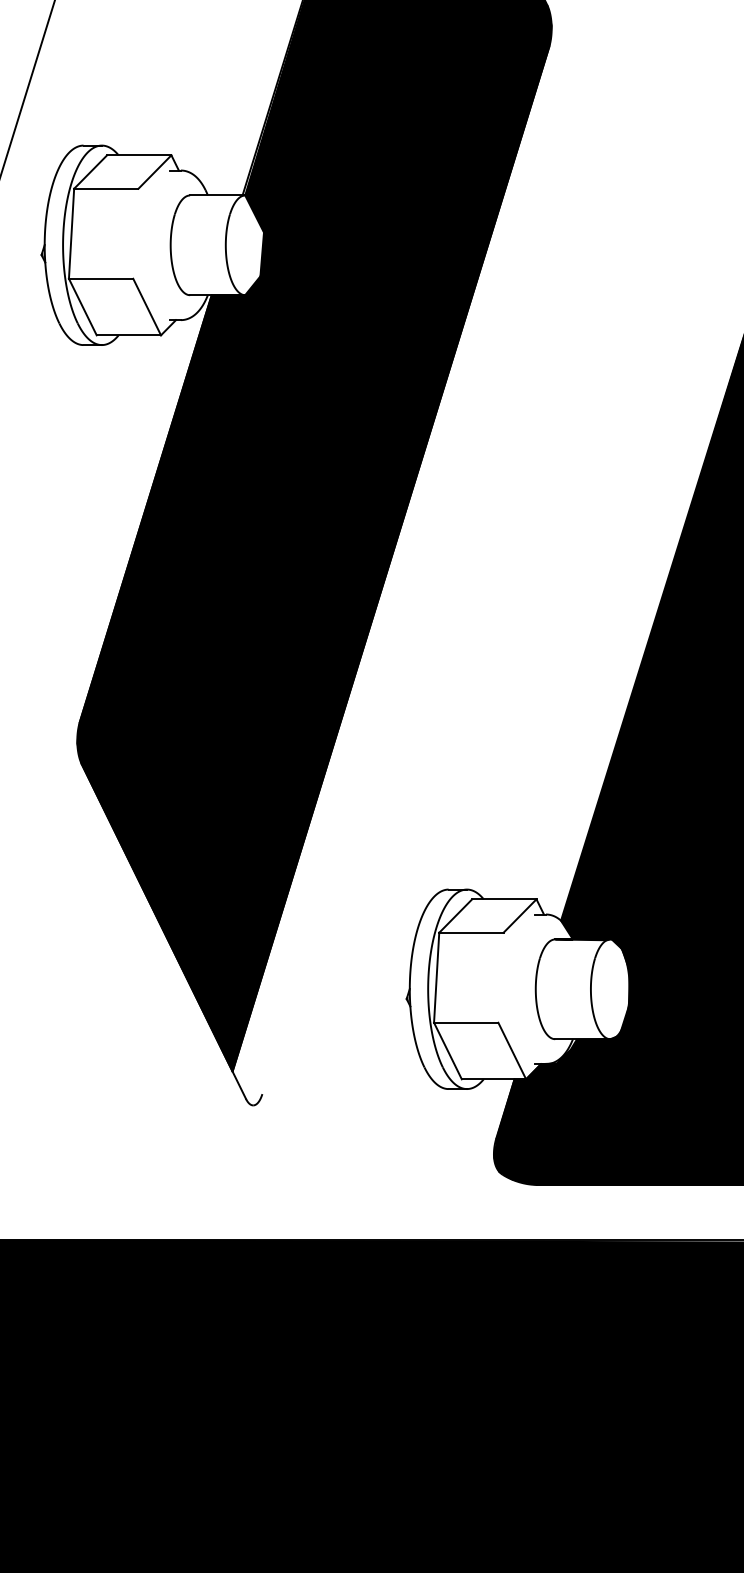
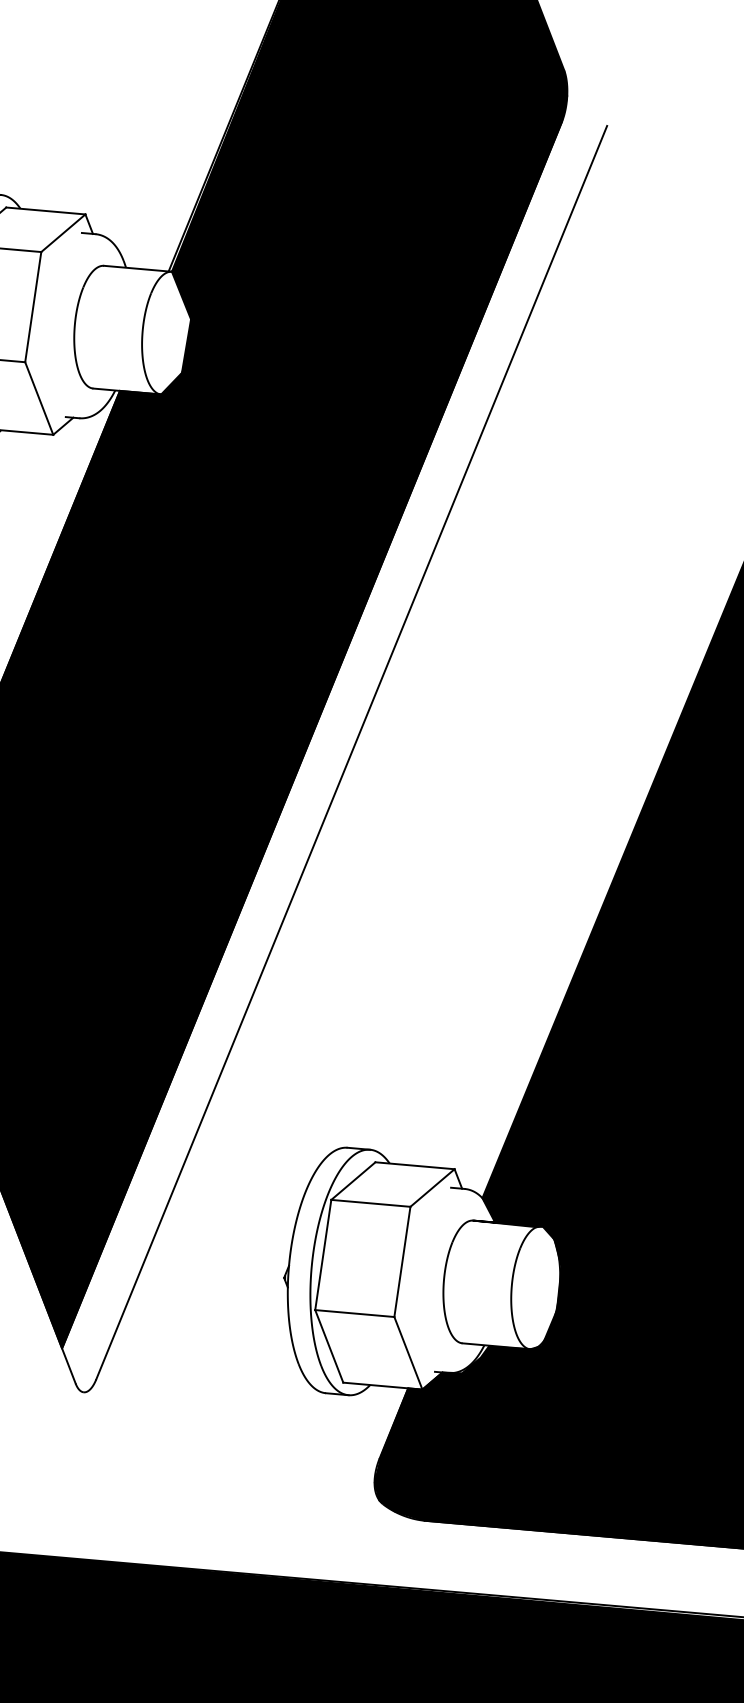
line: (135, 233) -> (32, 306), added
line: (423, 570) -> (350, 752), added
line: (500, 977) -> (401, 1261), added

